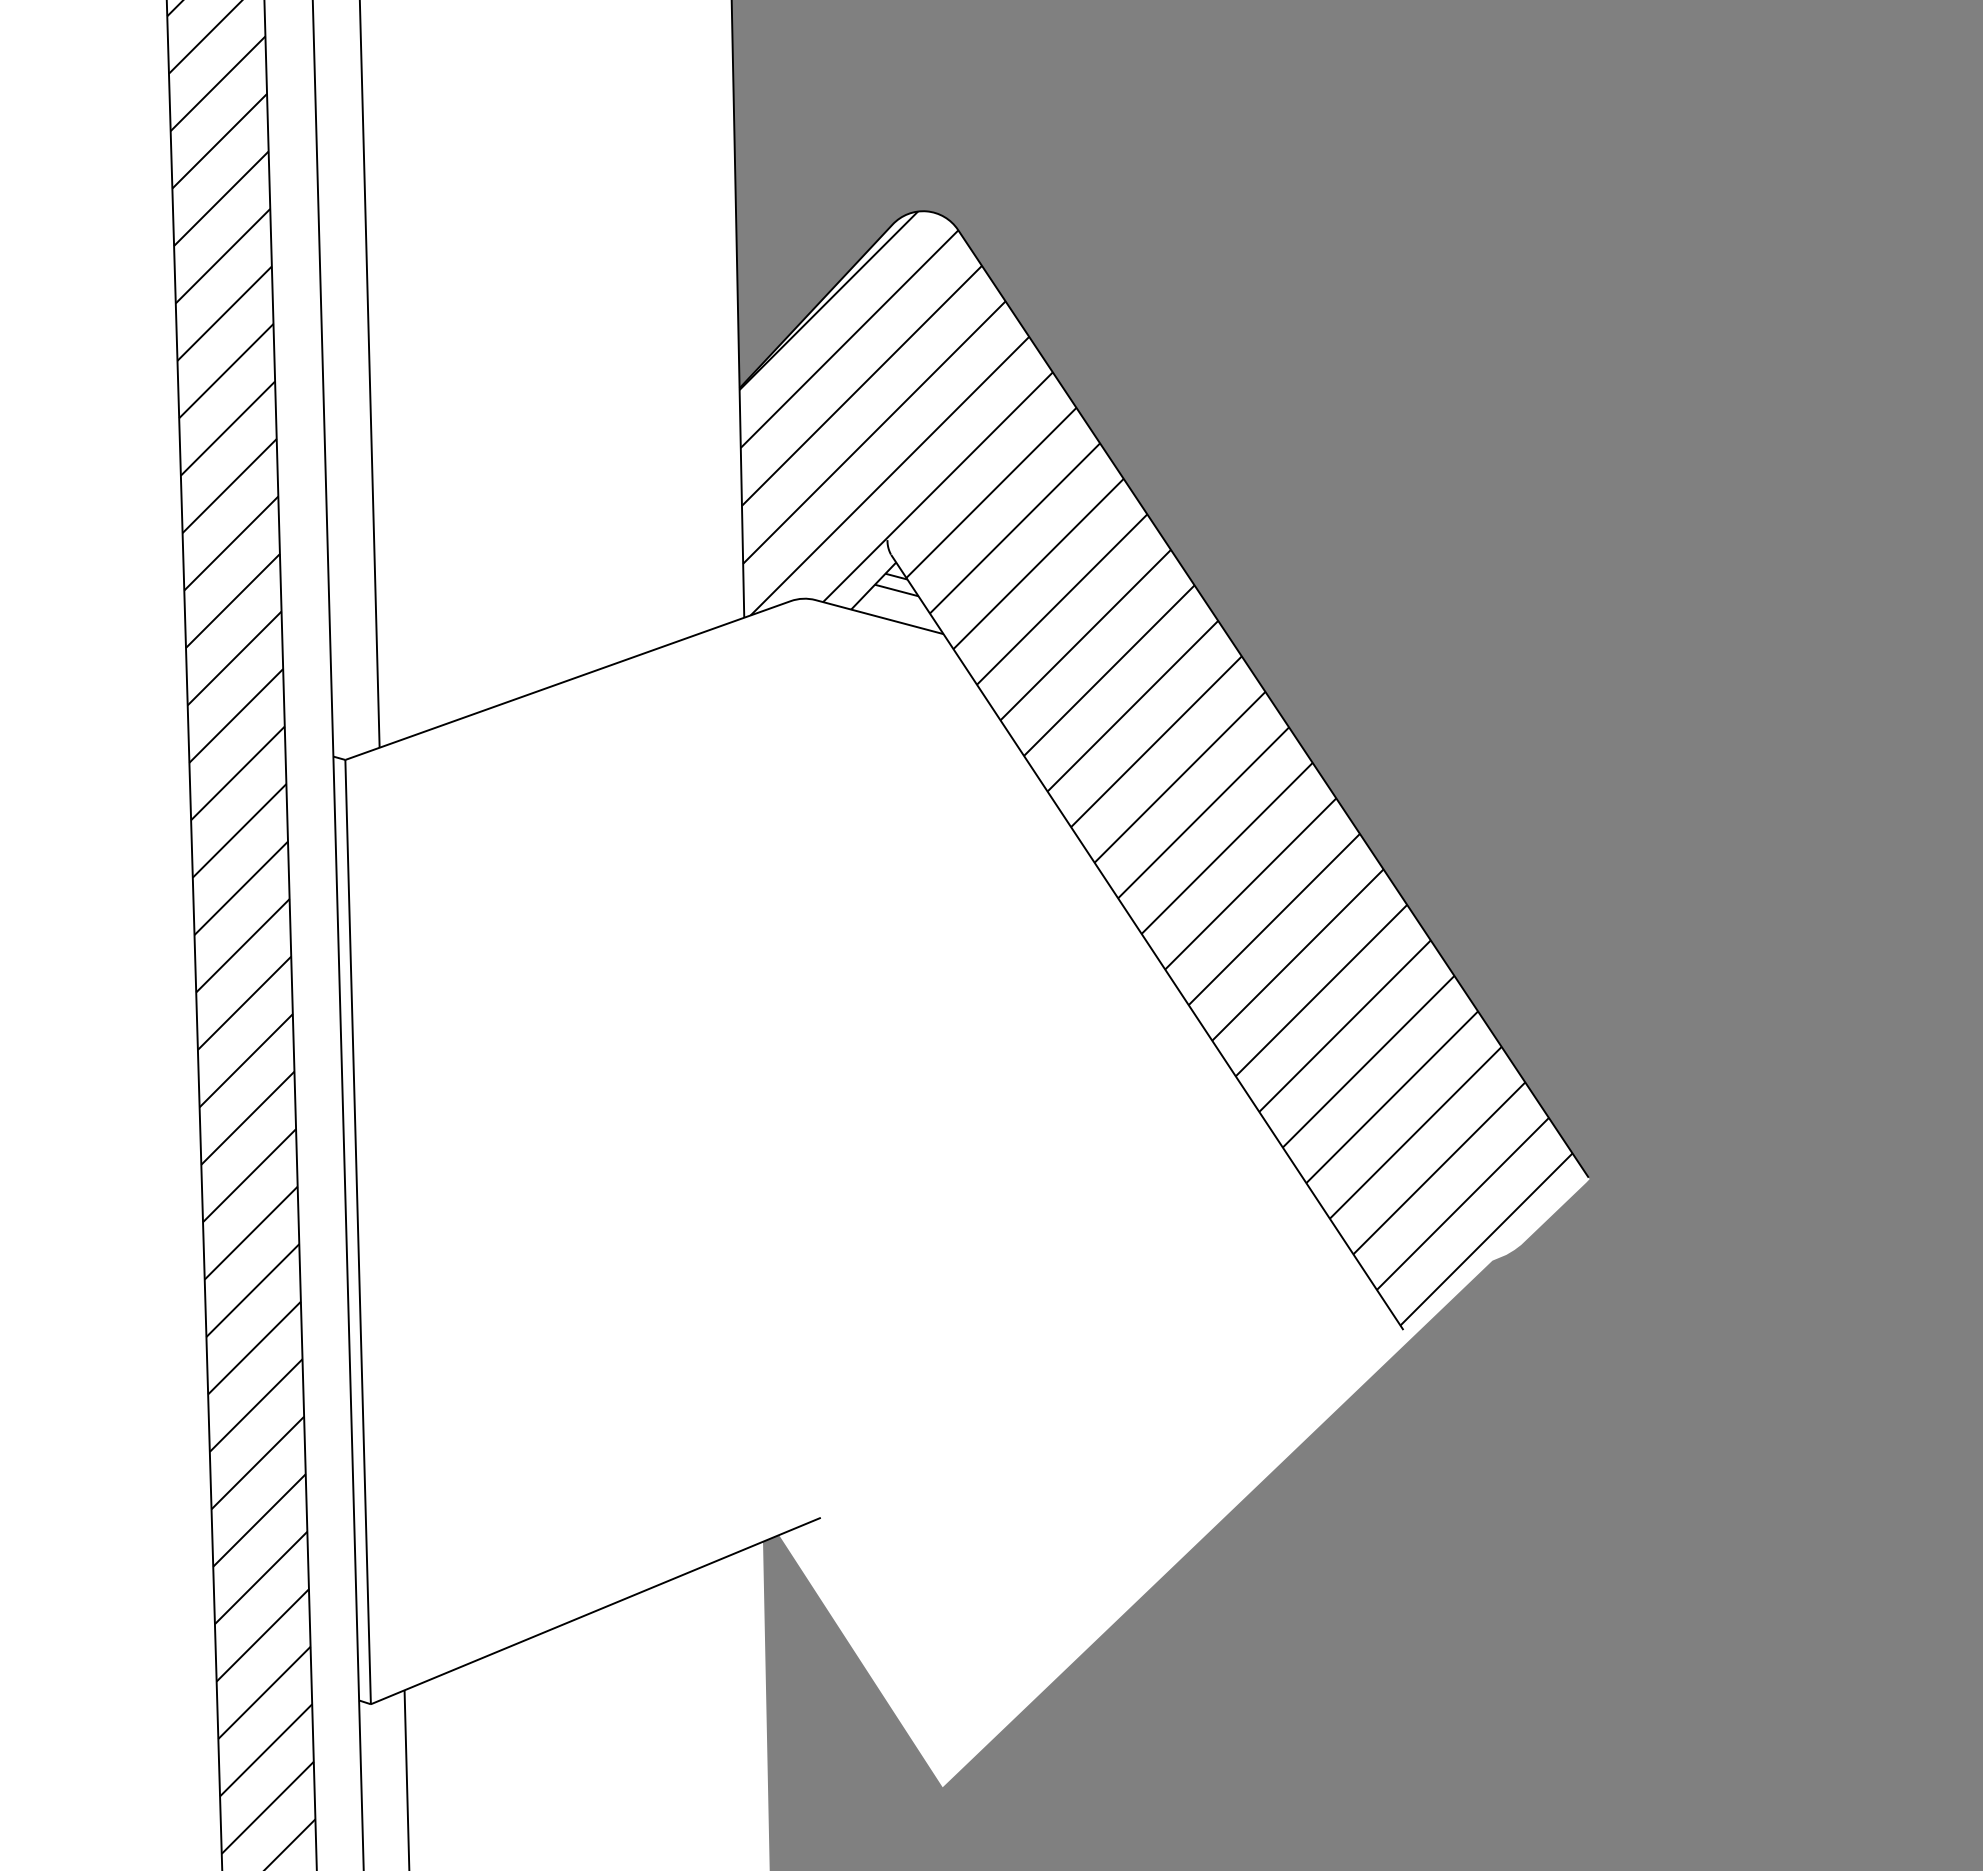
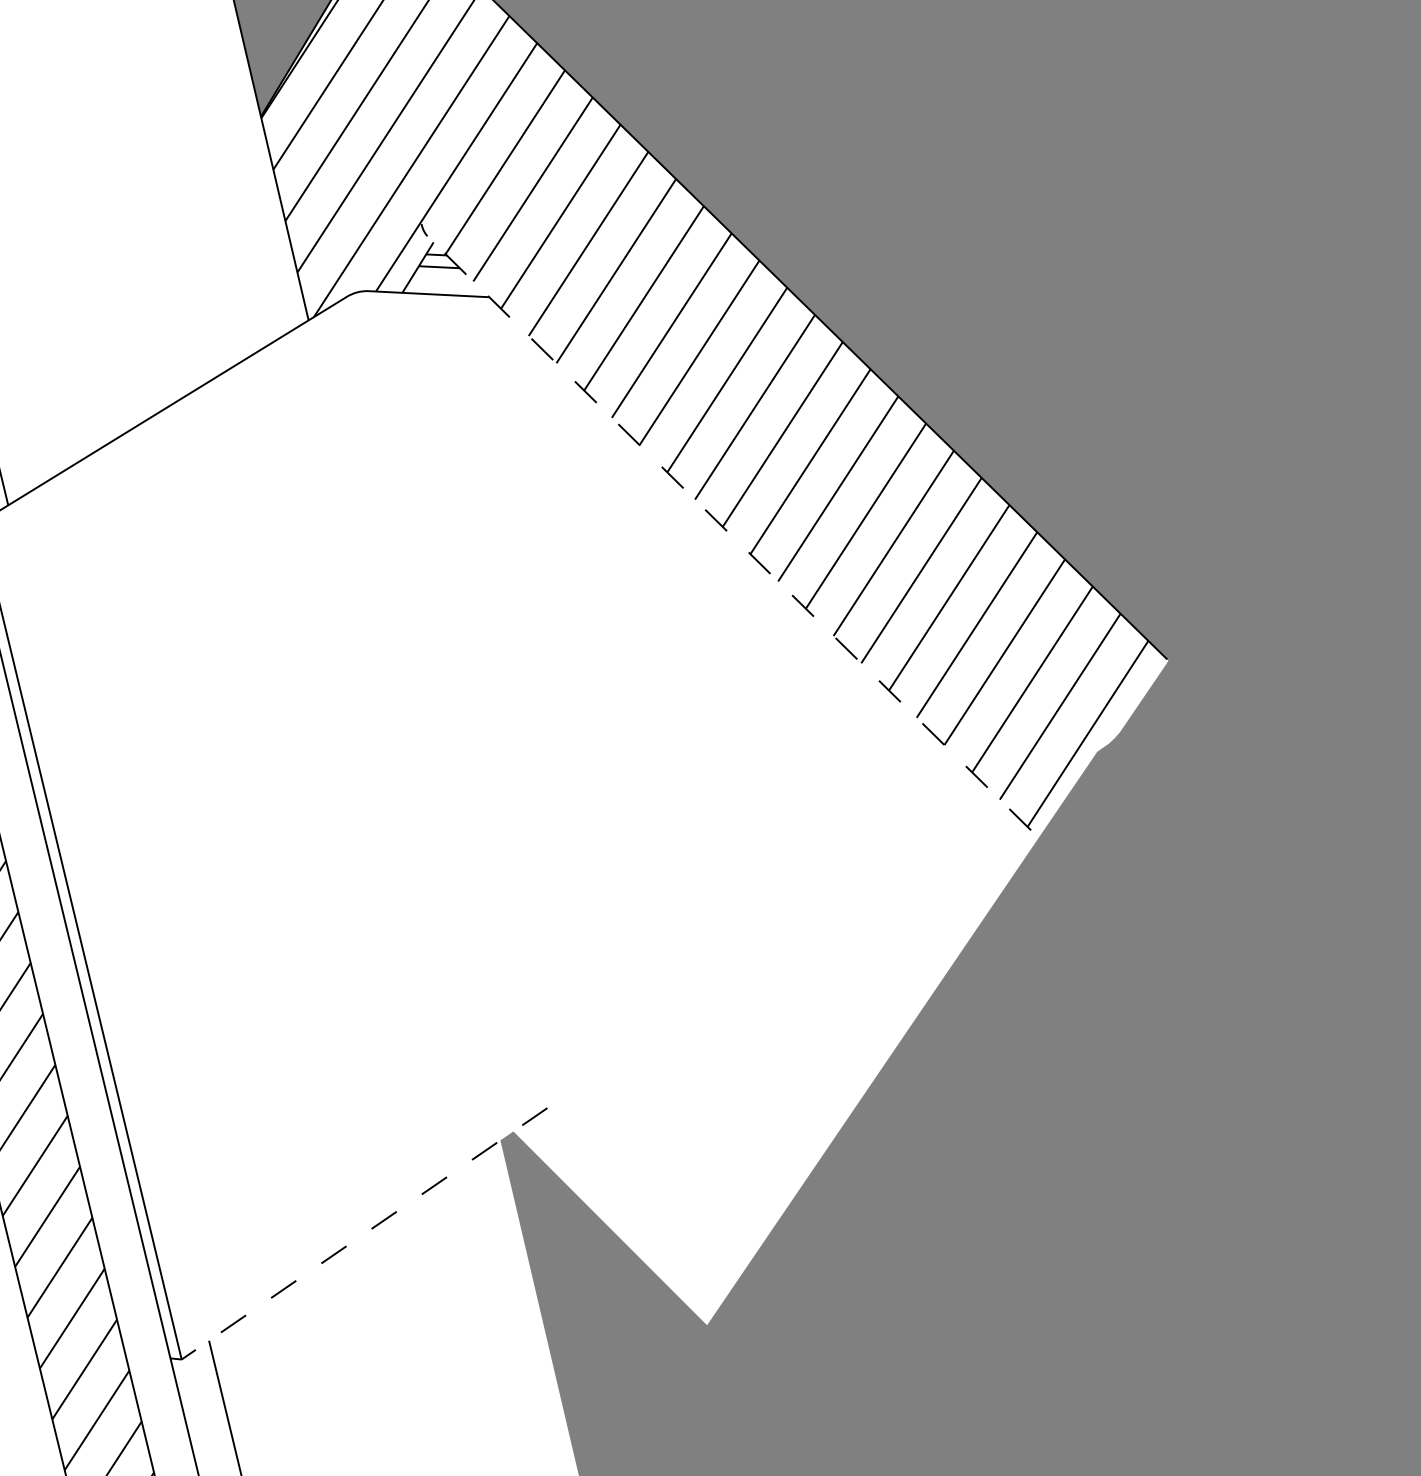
line: (1147, 942) -> (729, 533), solid -> dashed
line: (595, 1611) -> (364, 1234), solid -> dashed

